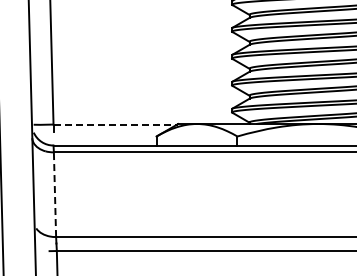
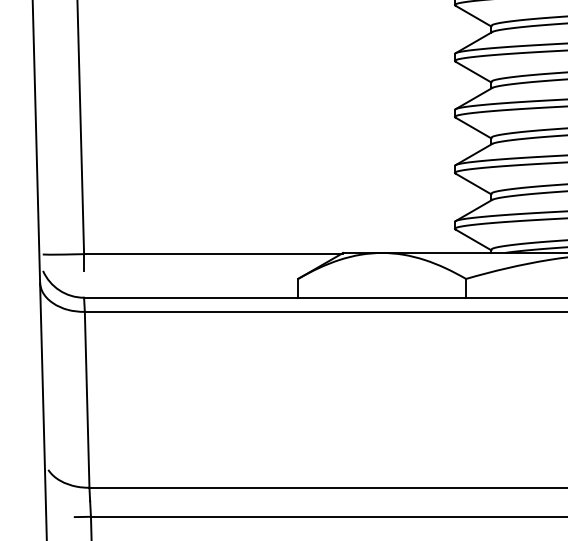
line: (116, 124) -> (214, 254), dashed -> solid
line: (55, 194) -> (88, 399), dashed -> solid

